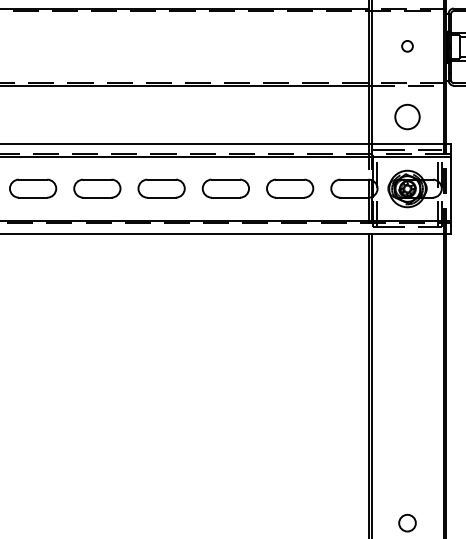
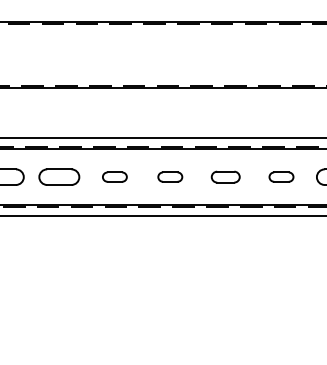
part: (97, 188) -> (114, 177), size x0.6
part: (161, 188) -> (170, 177), size x0.6
part: (225, 188) -> (225, 177), size x0.7
part: (290, 188) -> (281, 177), size x0.6

